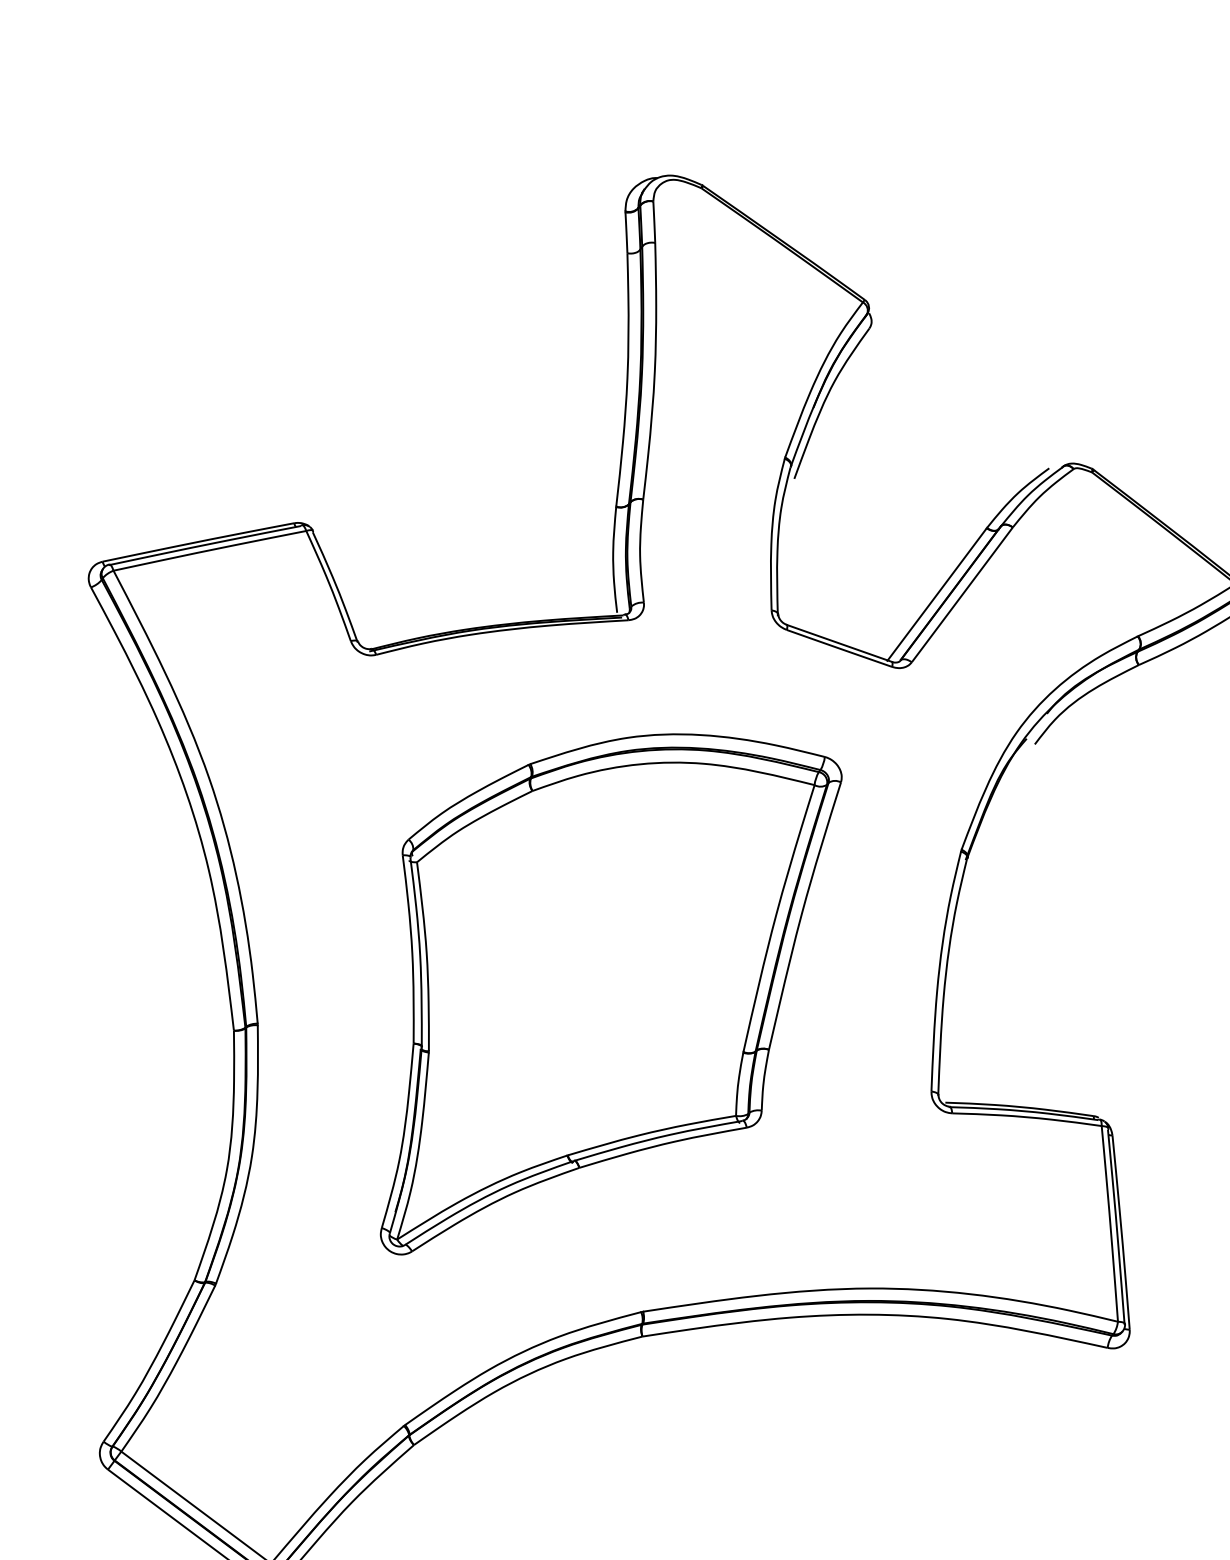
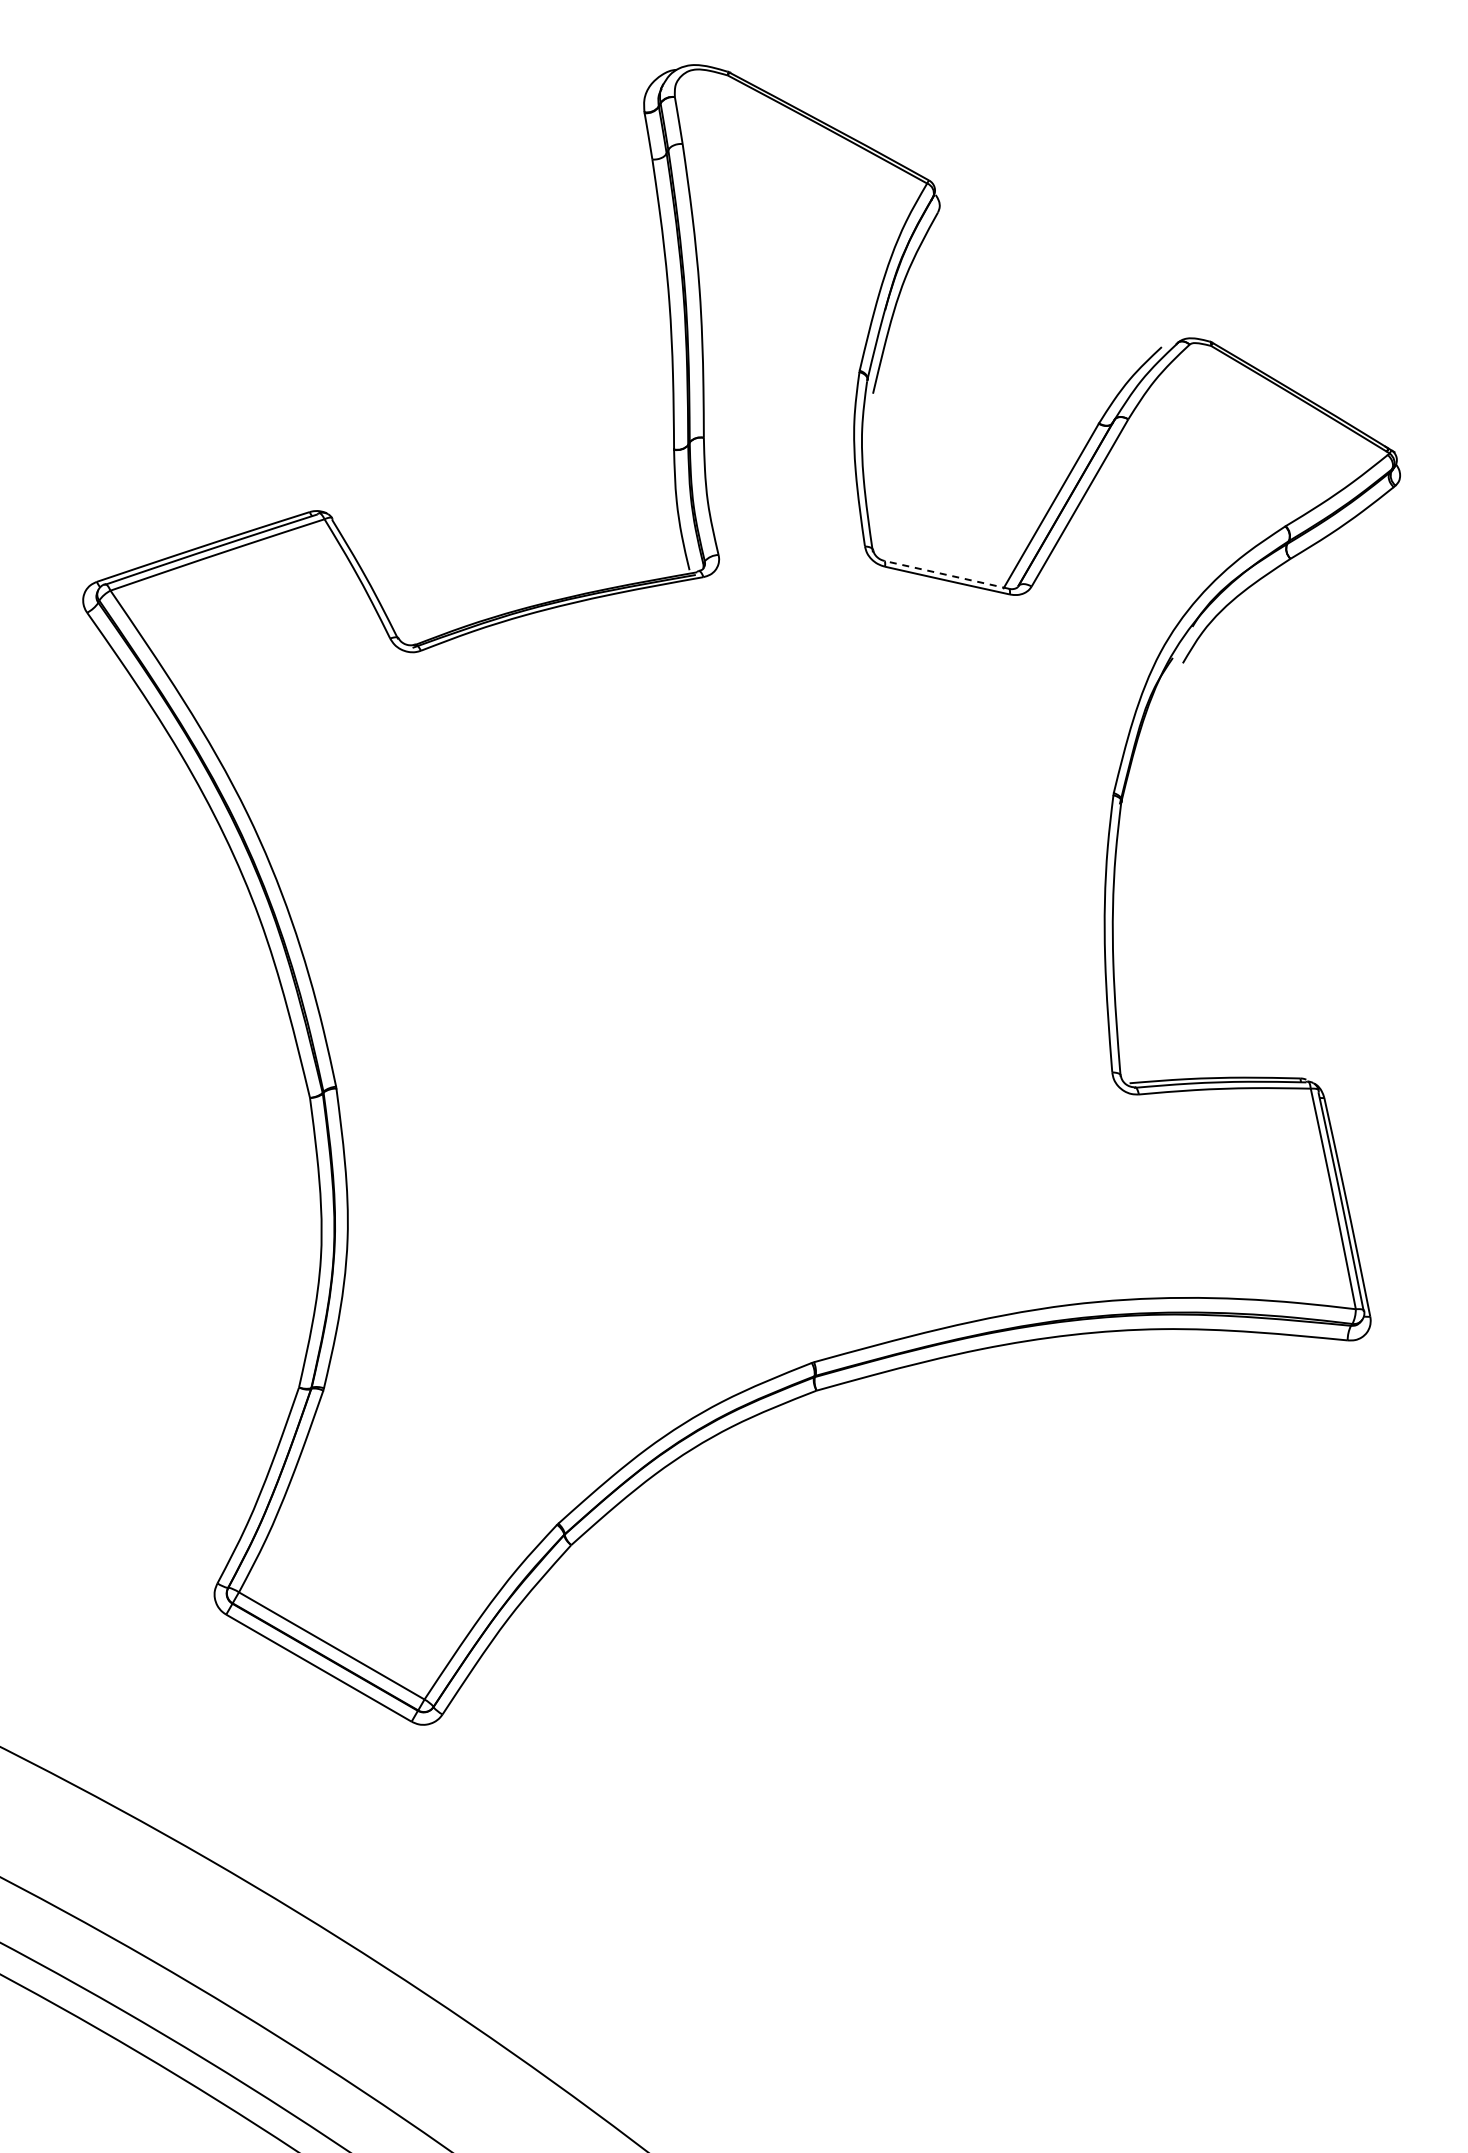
line: (839, 643) -> (946, 574), solid -> dashed
part: (599, 1000) -> (722, 1013), removed

